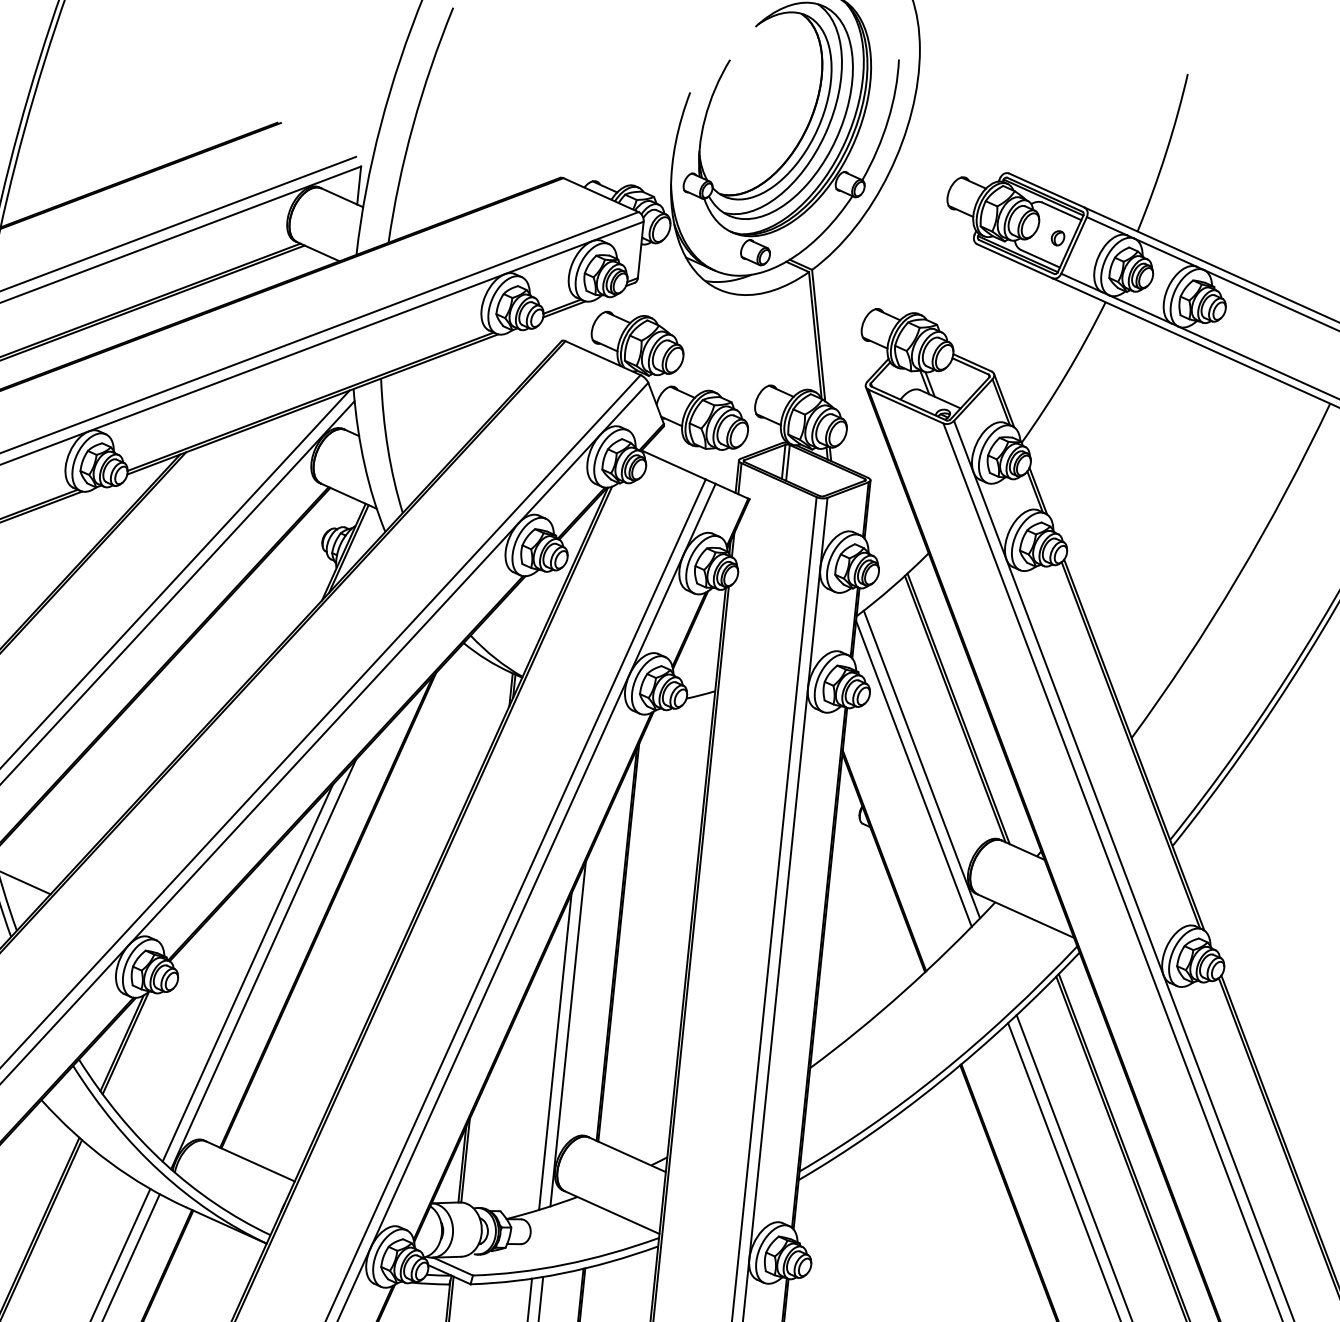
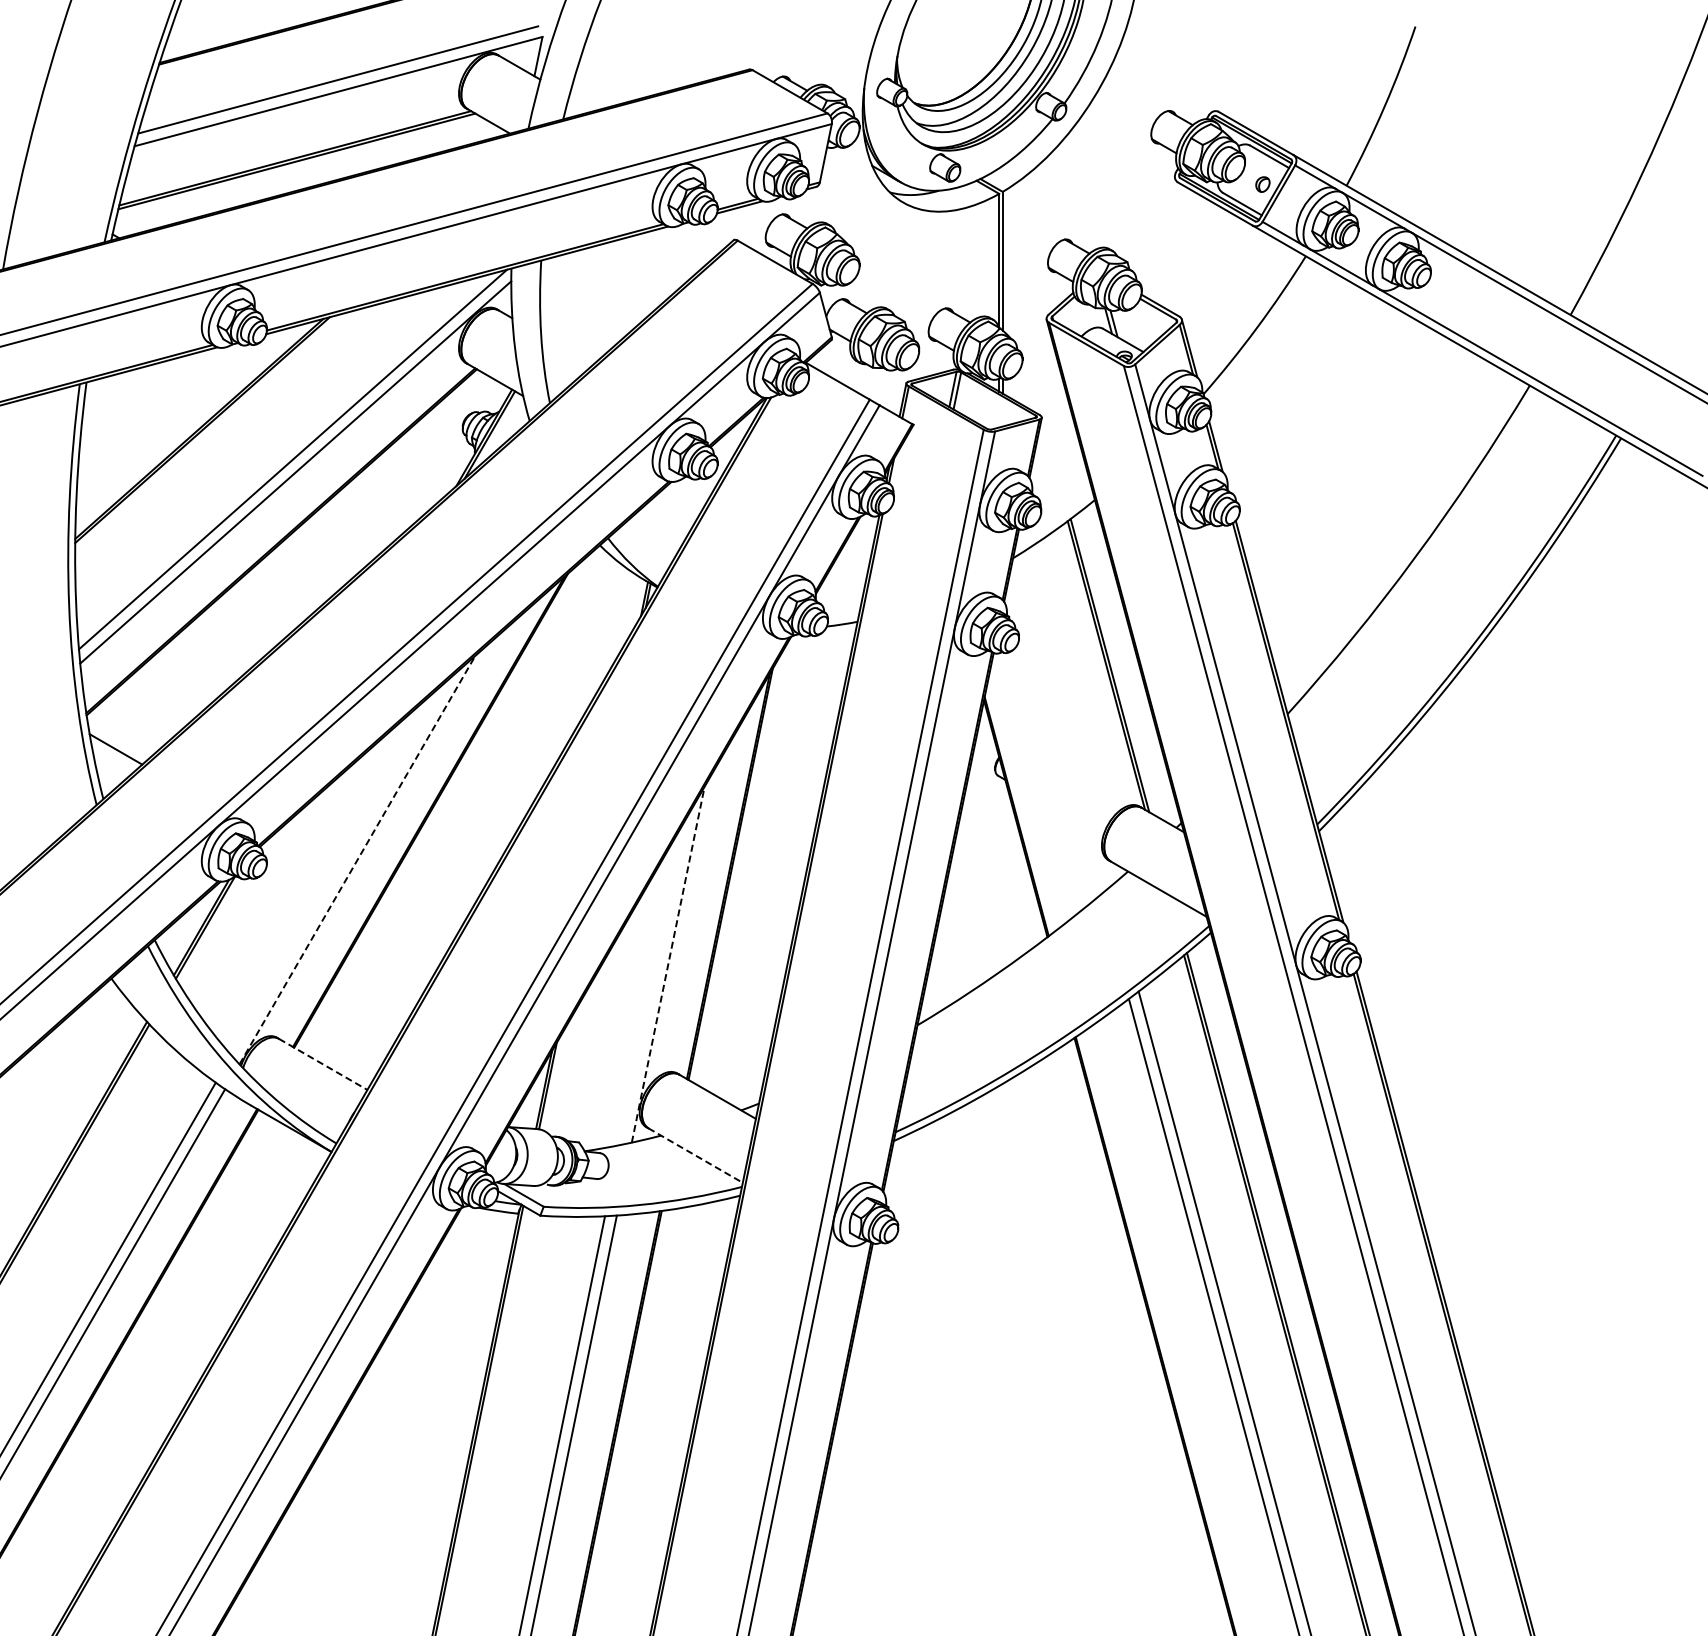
line: (921, 764) -> (1065, 719), removed
line: (913, 773) -> (1056, 728), removed
line: (263, 964) -> (357, 860), solid -> dashed
line: (247, 973) -> (339, 867), removed
line: (568, 1034) -> (668, 964), solid -> dashed
line: (554, 1051) -> (652, 981), removed
line: (250, 1161) -> (323, 1064), solid -> dashed
line: (612, 1212) -> (695, 1155), solid -> dashed

